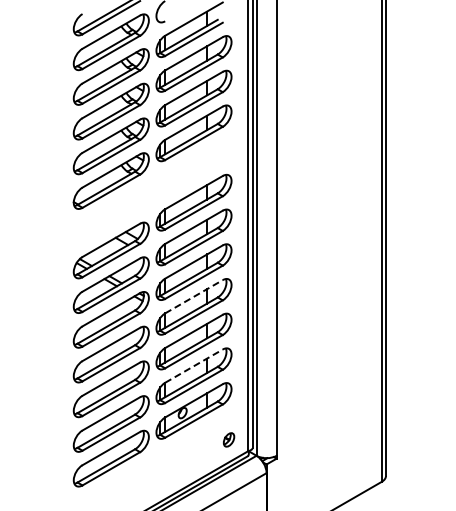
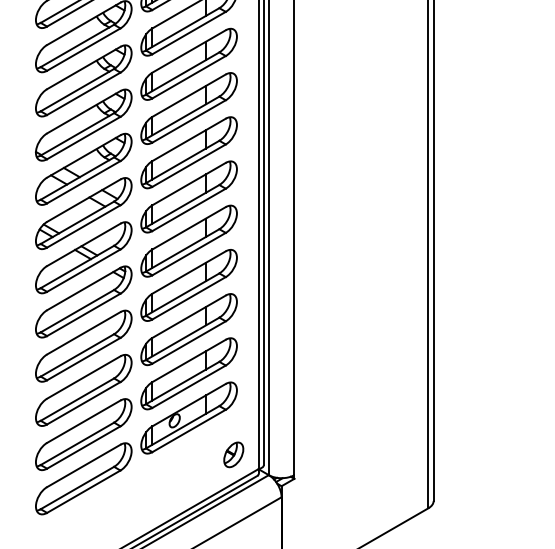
part: (152, 191) -> (136, 138), added
line: (194, 296) -> (189, 272), dashed -> solid
line: (194, 365) -> (189, 360), dashed -> solid
part: (228, 439) -> (233, 454), size x1.43

